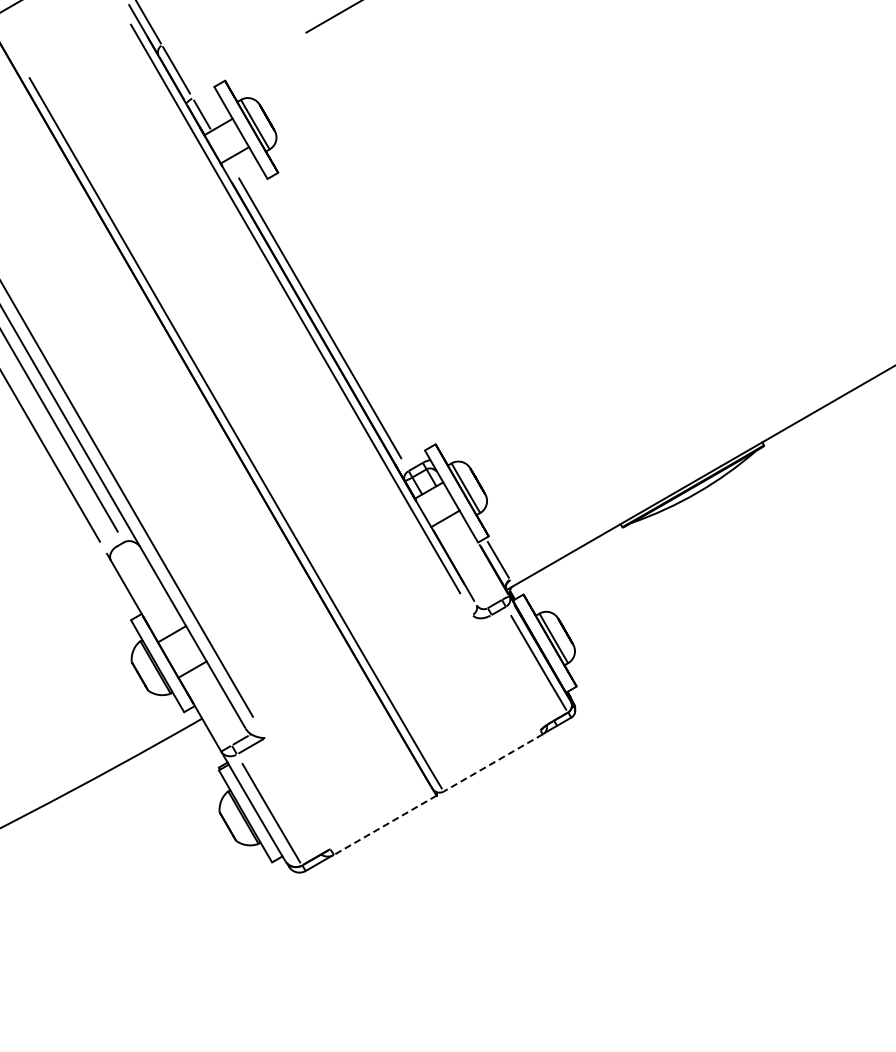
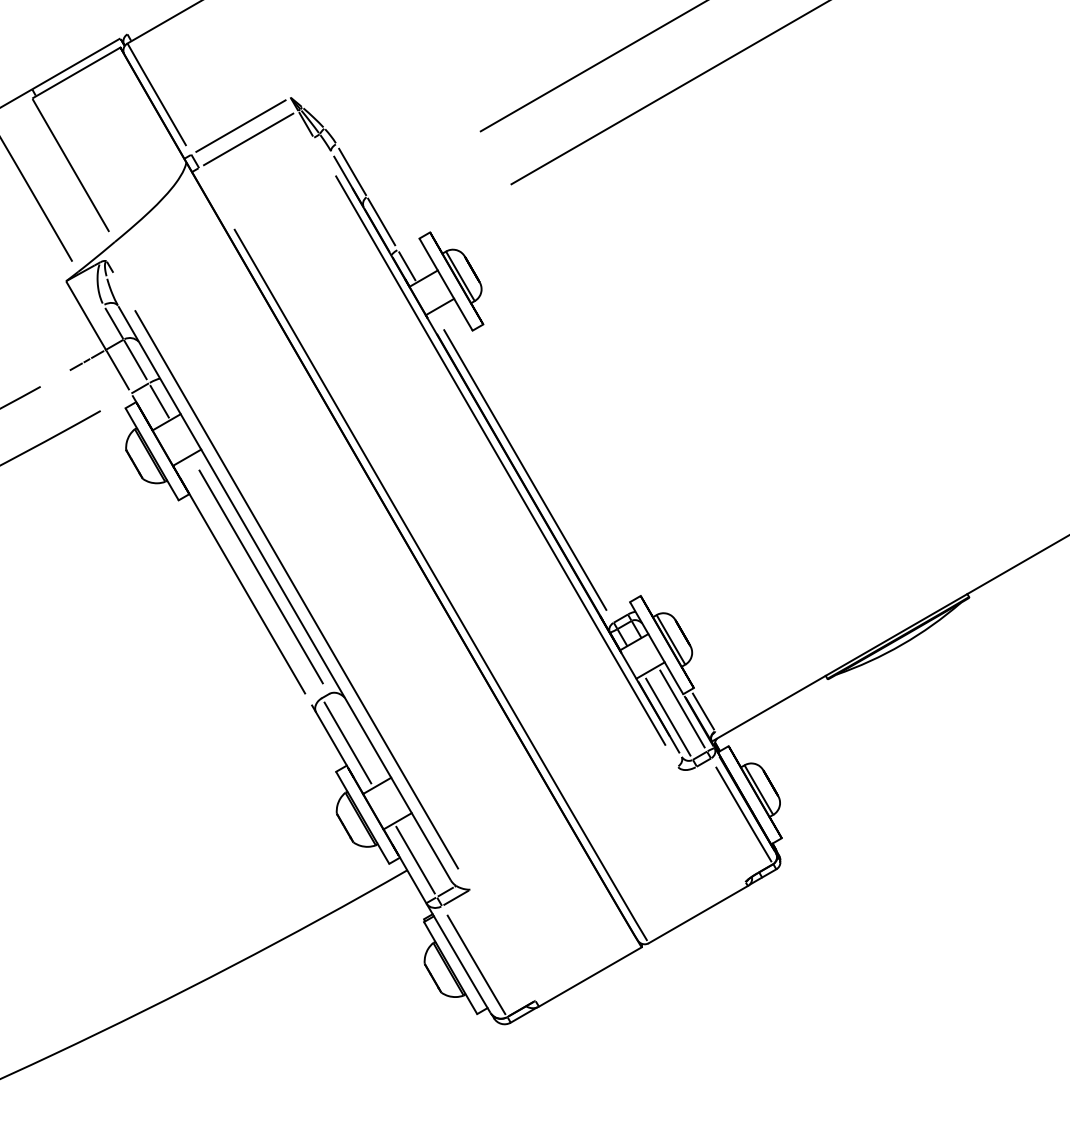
line: (477, 556) -> (682, 708), added
line: (463, 564) -> (668, 716), added
line: (142, 590) -> (347, 742), added
line: (210, 707) -> (415, 859), added
line: (493, 762) -> (698, 914), dashed -> solid
line: (384, 825) -> (589, 977), dashed -> solid

